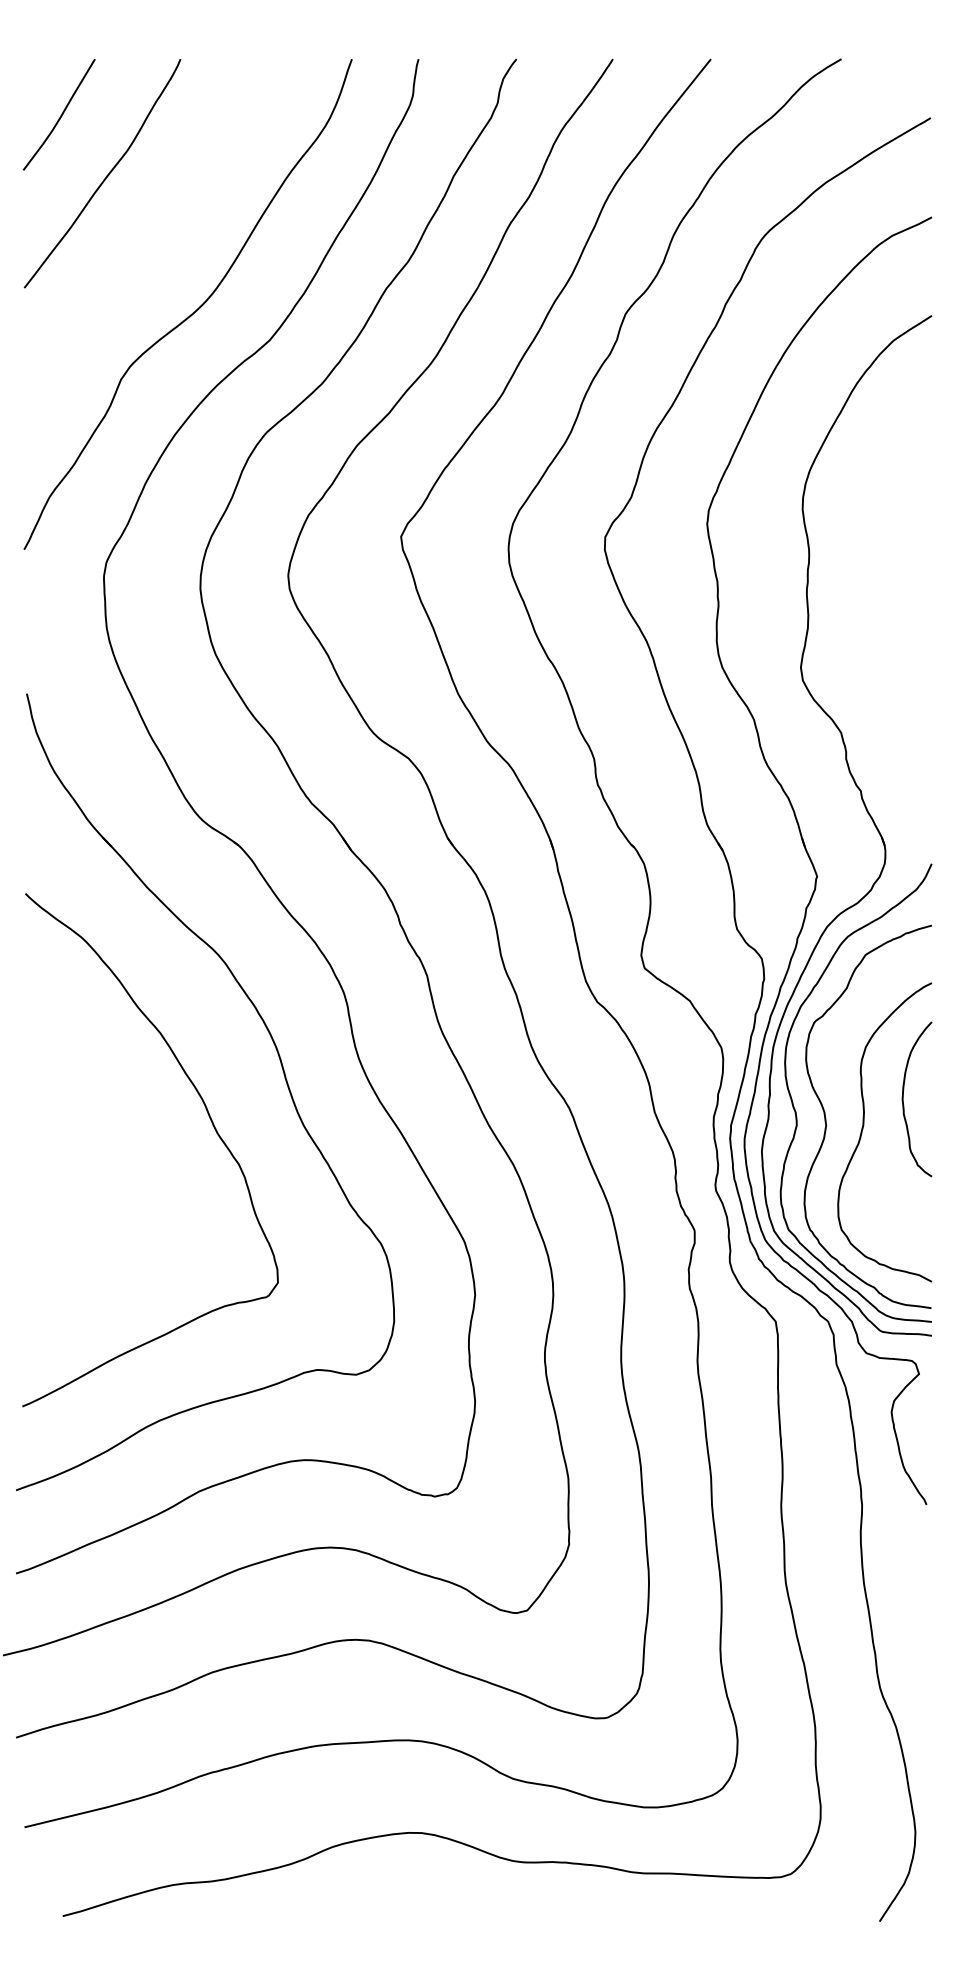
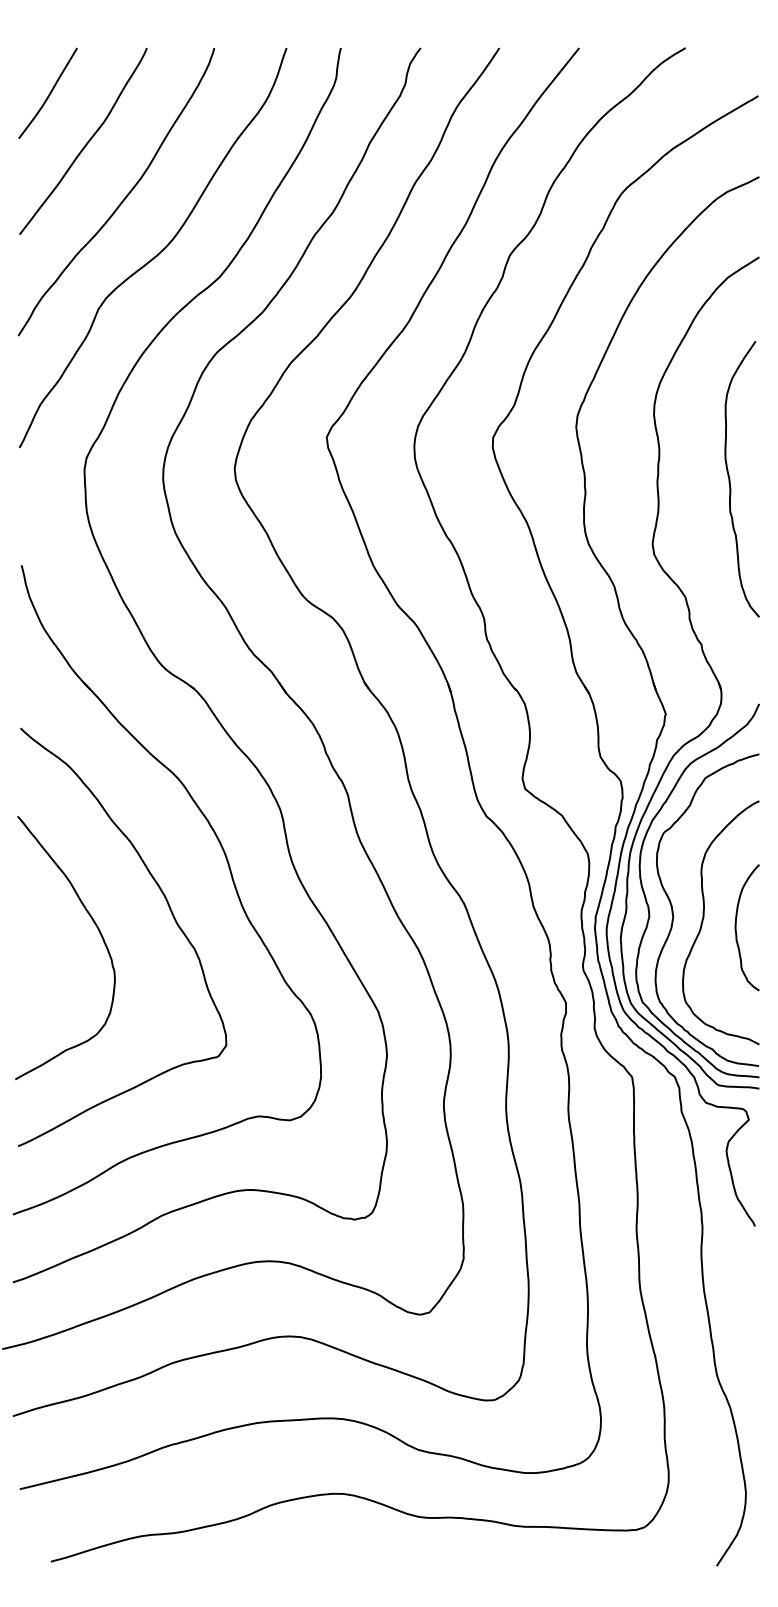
curve: (152, 243) -> (124, 198), added
curve: (896, 589) -> (730, 480), added
curve: (903, 1099) -> (736, 927), moved
curve: (121, 1143) -> (98, 931), added

